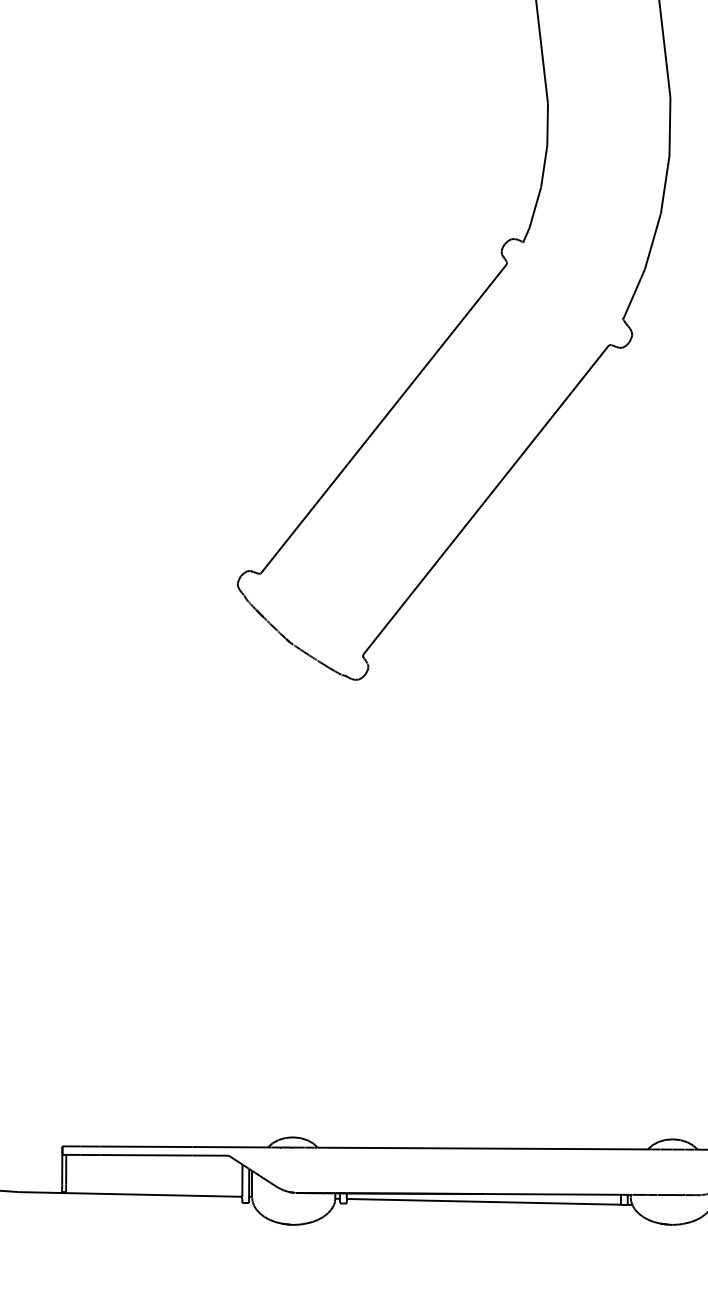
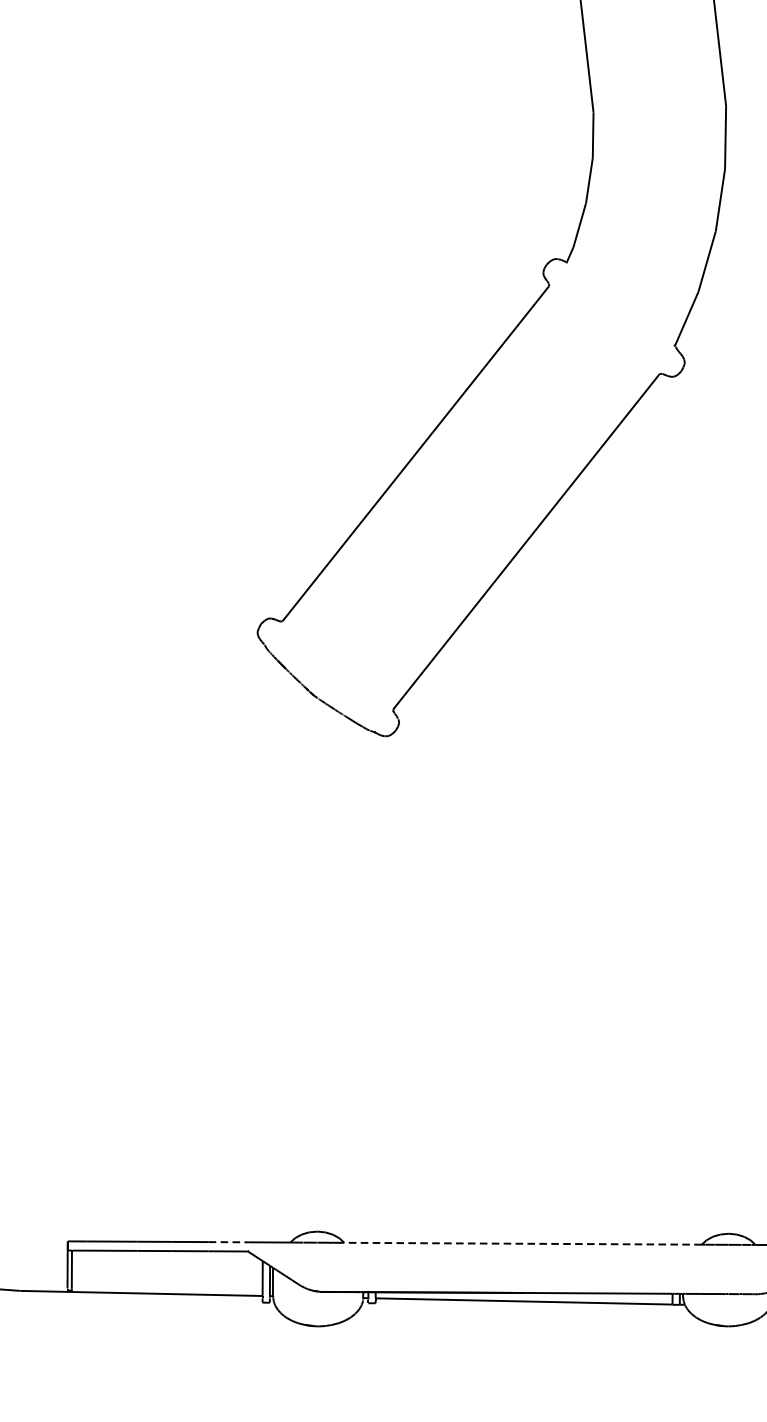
line: (211, 1147) -> (229, 1242), solid -> dashed
line: (482, 1148) -> (522, 1243), solid -> dashed

